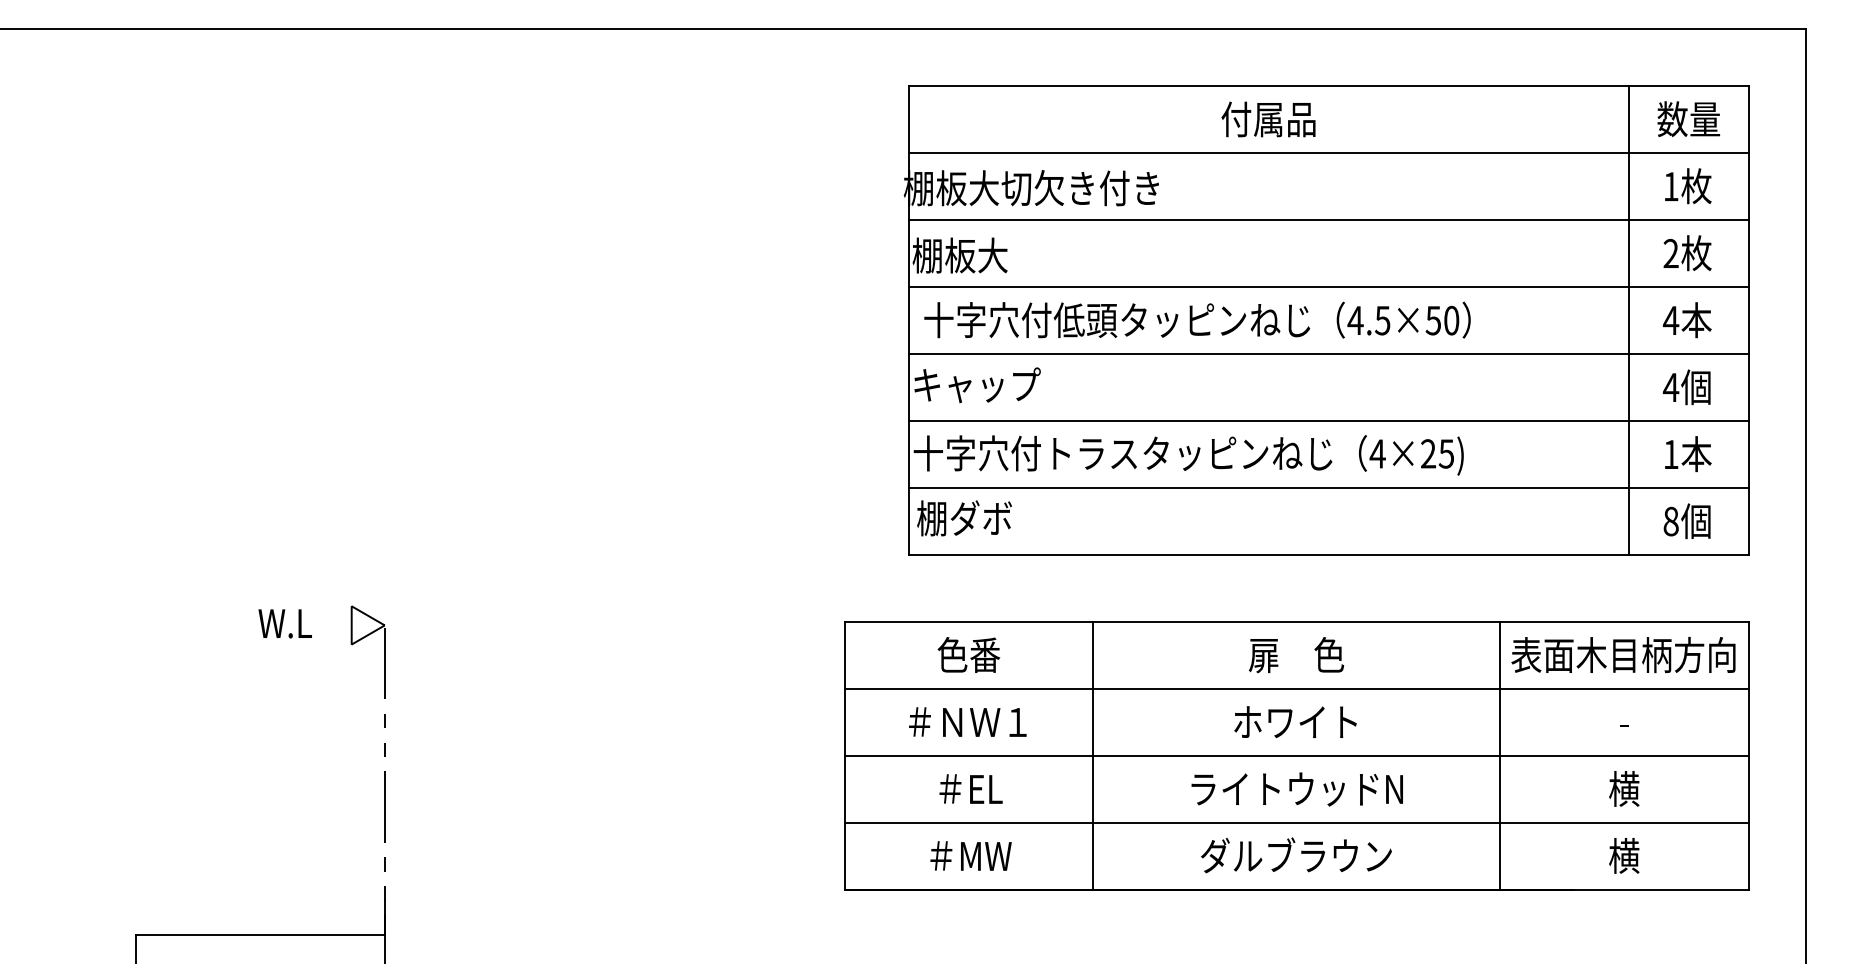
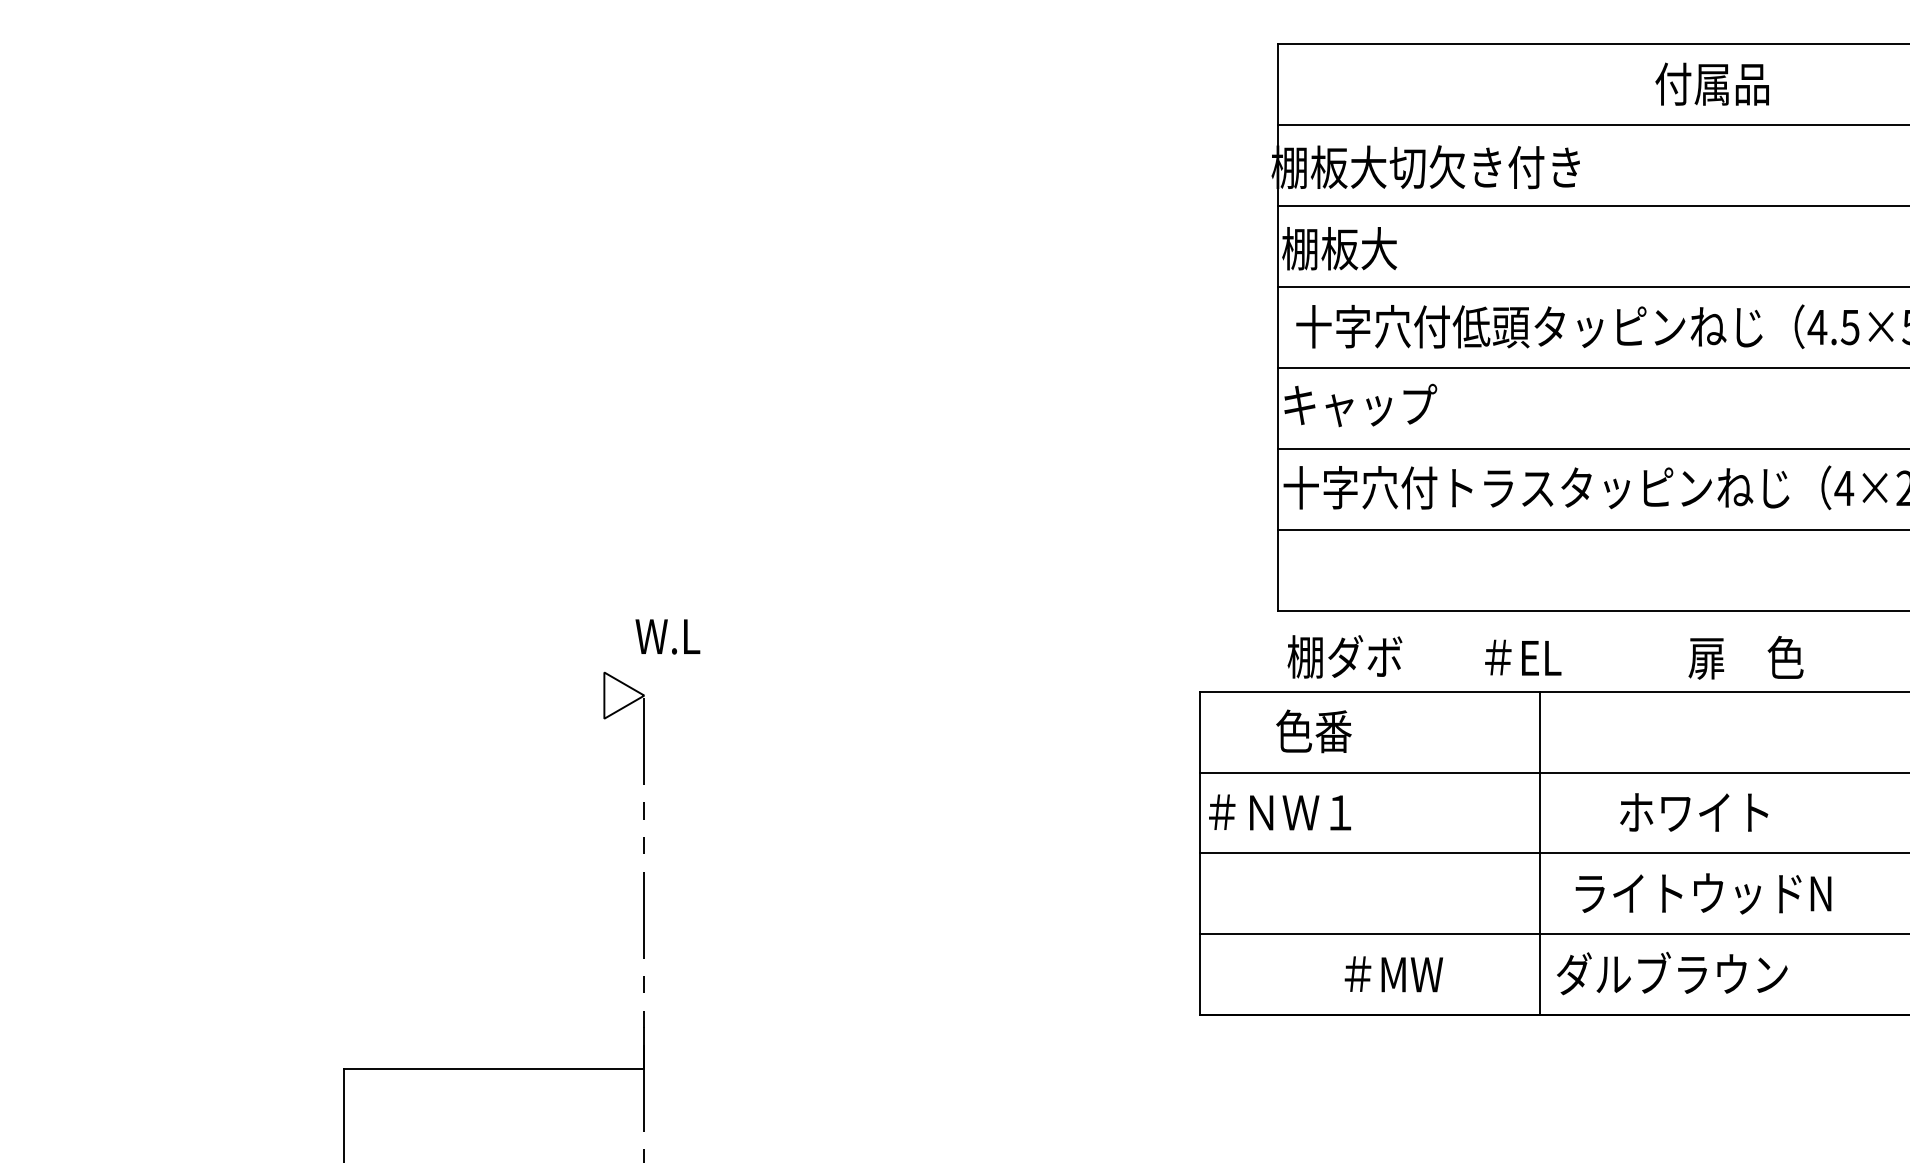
text: (964, 518) -> (1344, 657), moved
text: (284, 623) -> (666, 636), moved
text: (968, 654) -> (1313, 730), moved
text: (1296, 655) -> (1746, 658), moved
text: (967, 721) -> (1279, 811), moved
text: (1295, 721) -> (1694, 811), moved
line: (1093, 755) -> (1540, 852), moved
text: (970, 788) -> (1522, 657), moved
text: (1296, 789) -> (1702, 893), moved
text: (970, 855) -> (1393, 973), moved
text: (1296, 855) -> (1672, 973), moved

